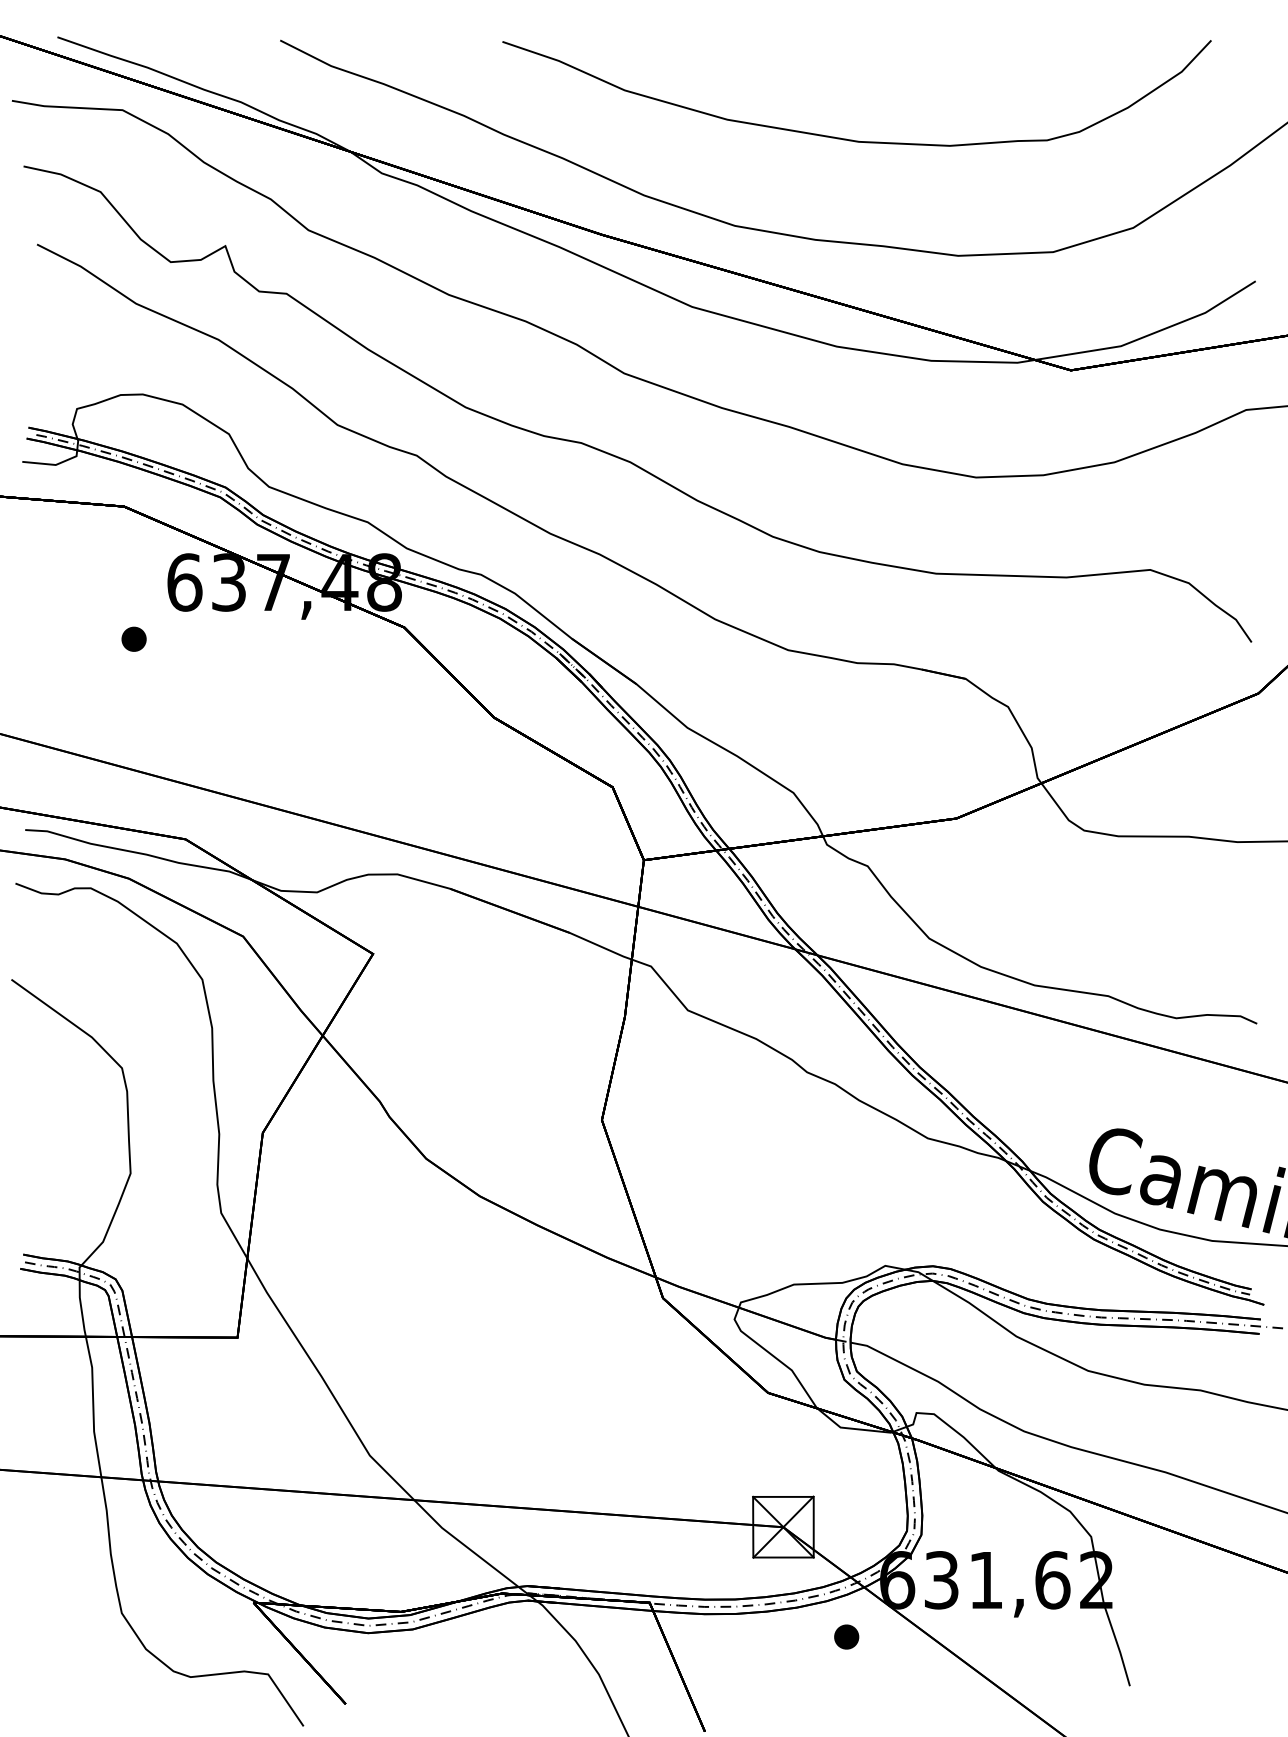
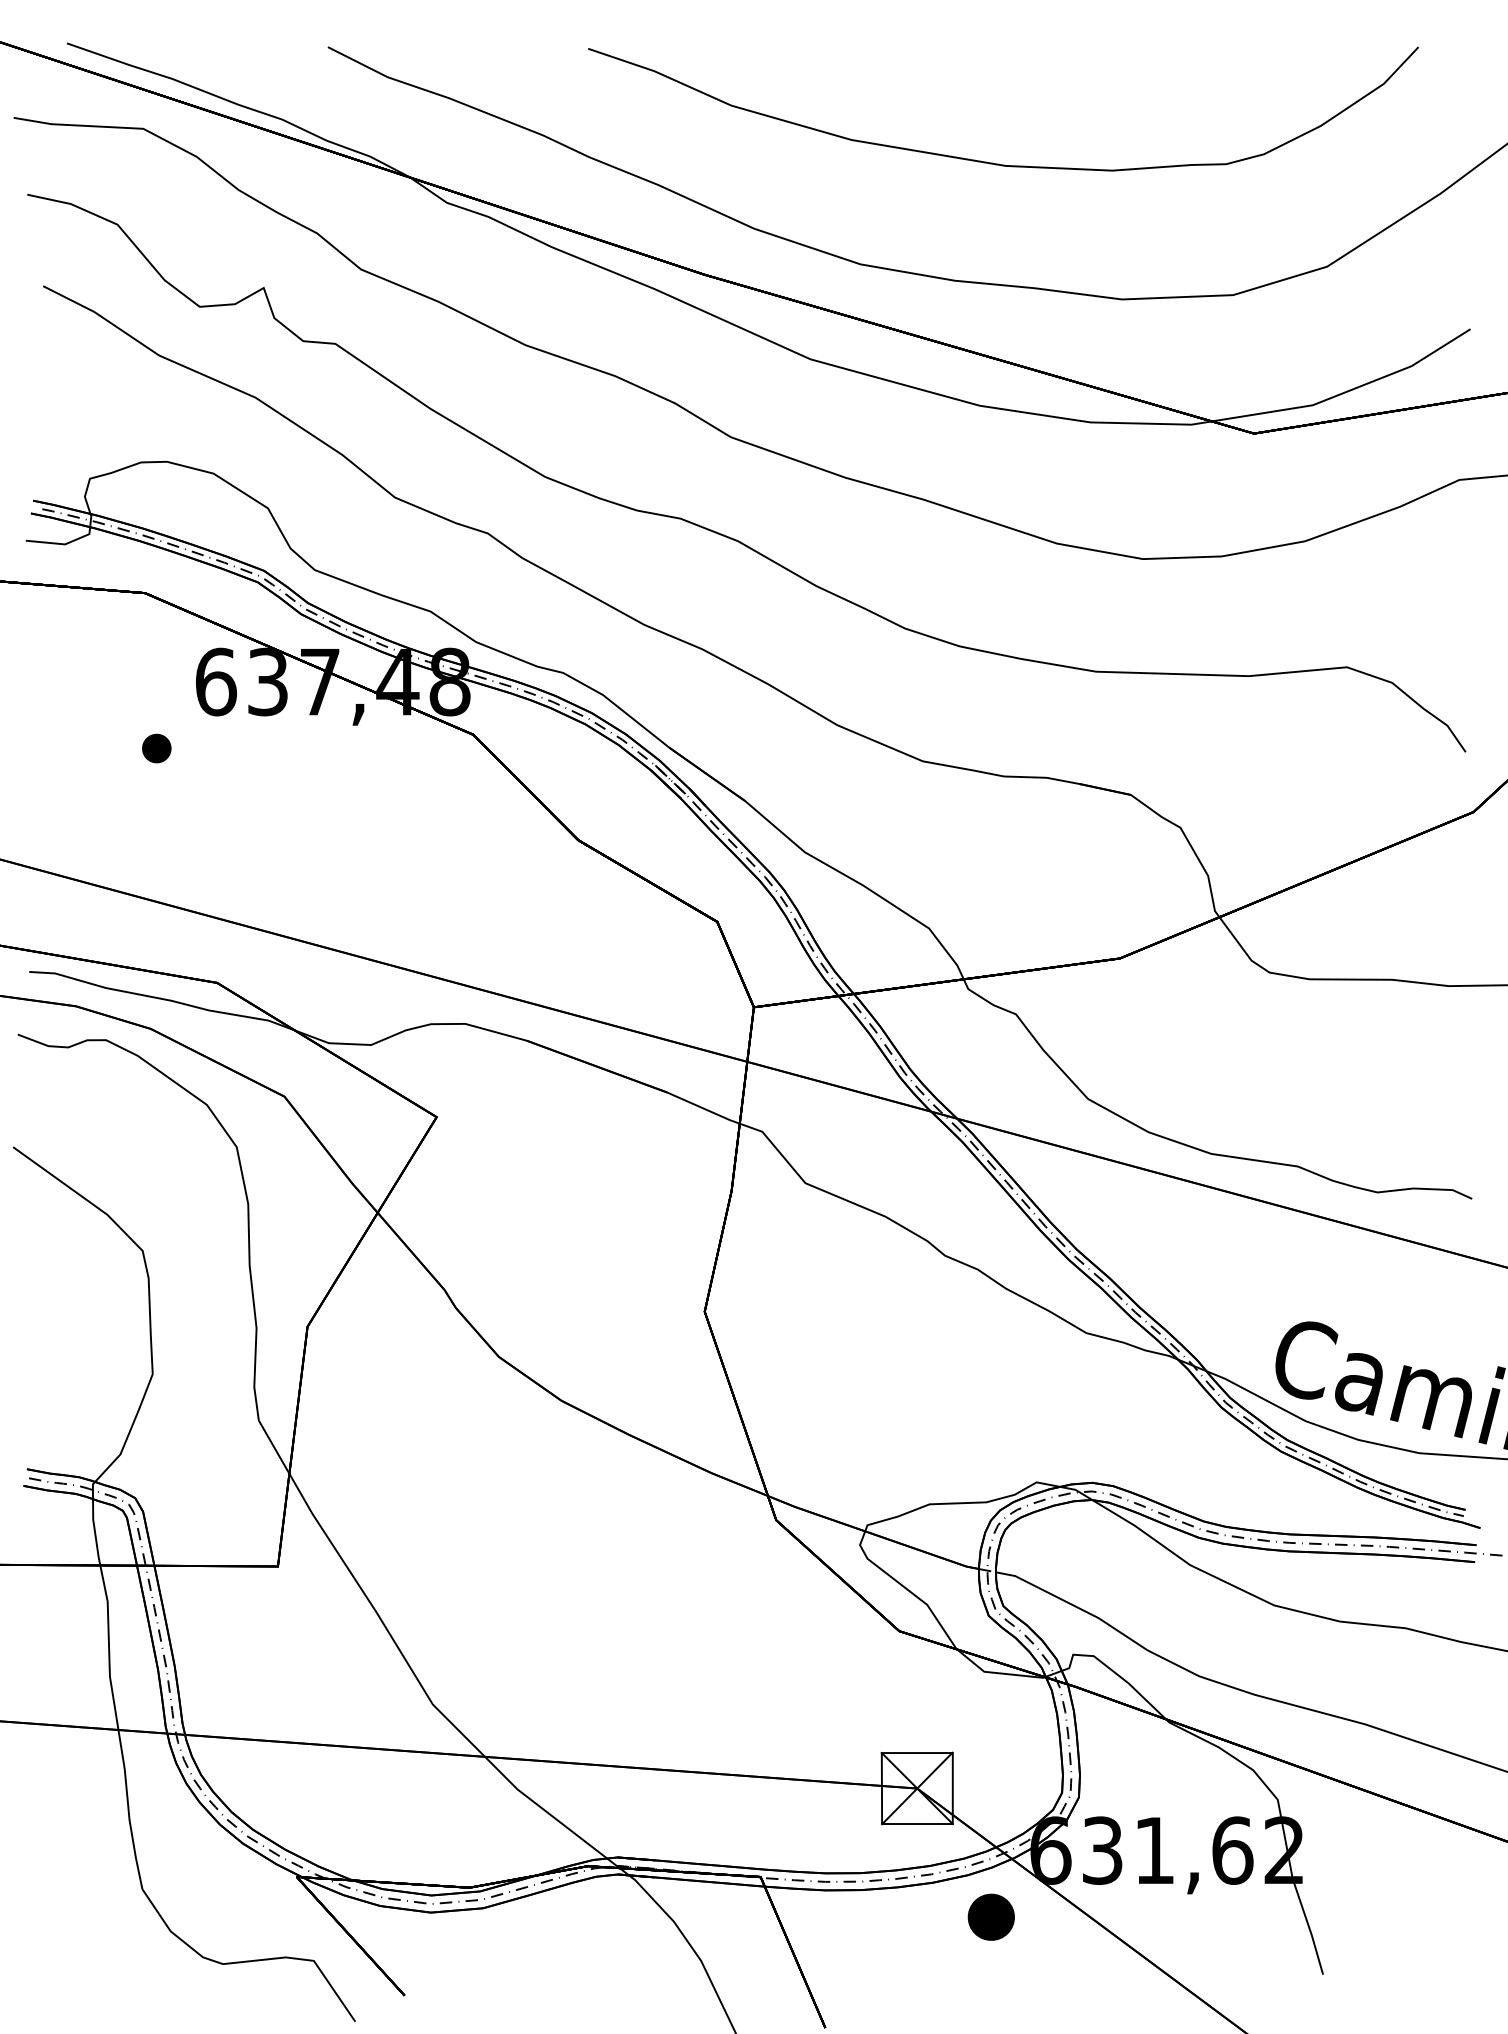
part: (846, 1636) -> (991, 1916), size x1.6

